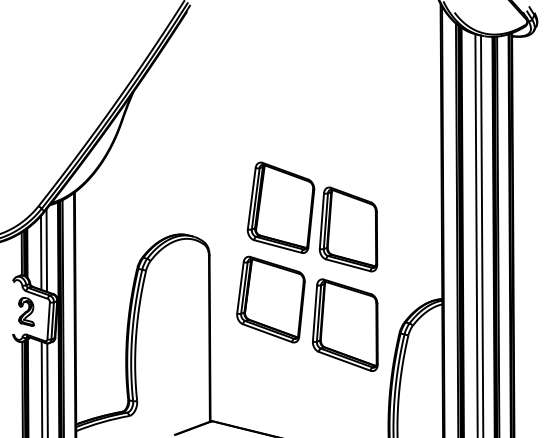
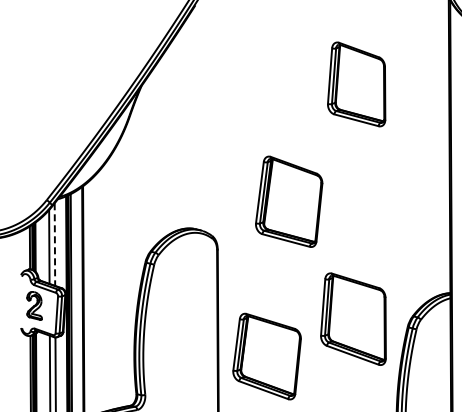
part: (348, 229) -> (356, 84), moved
line: (46, 251) -> (54, 245), solid -> dashed
part: (270, 299) -> (266, 356), moved

